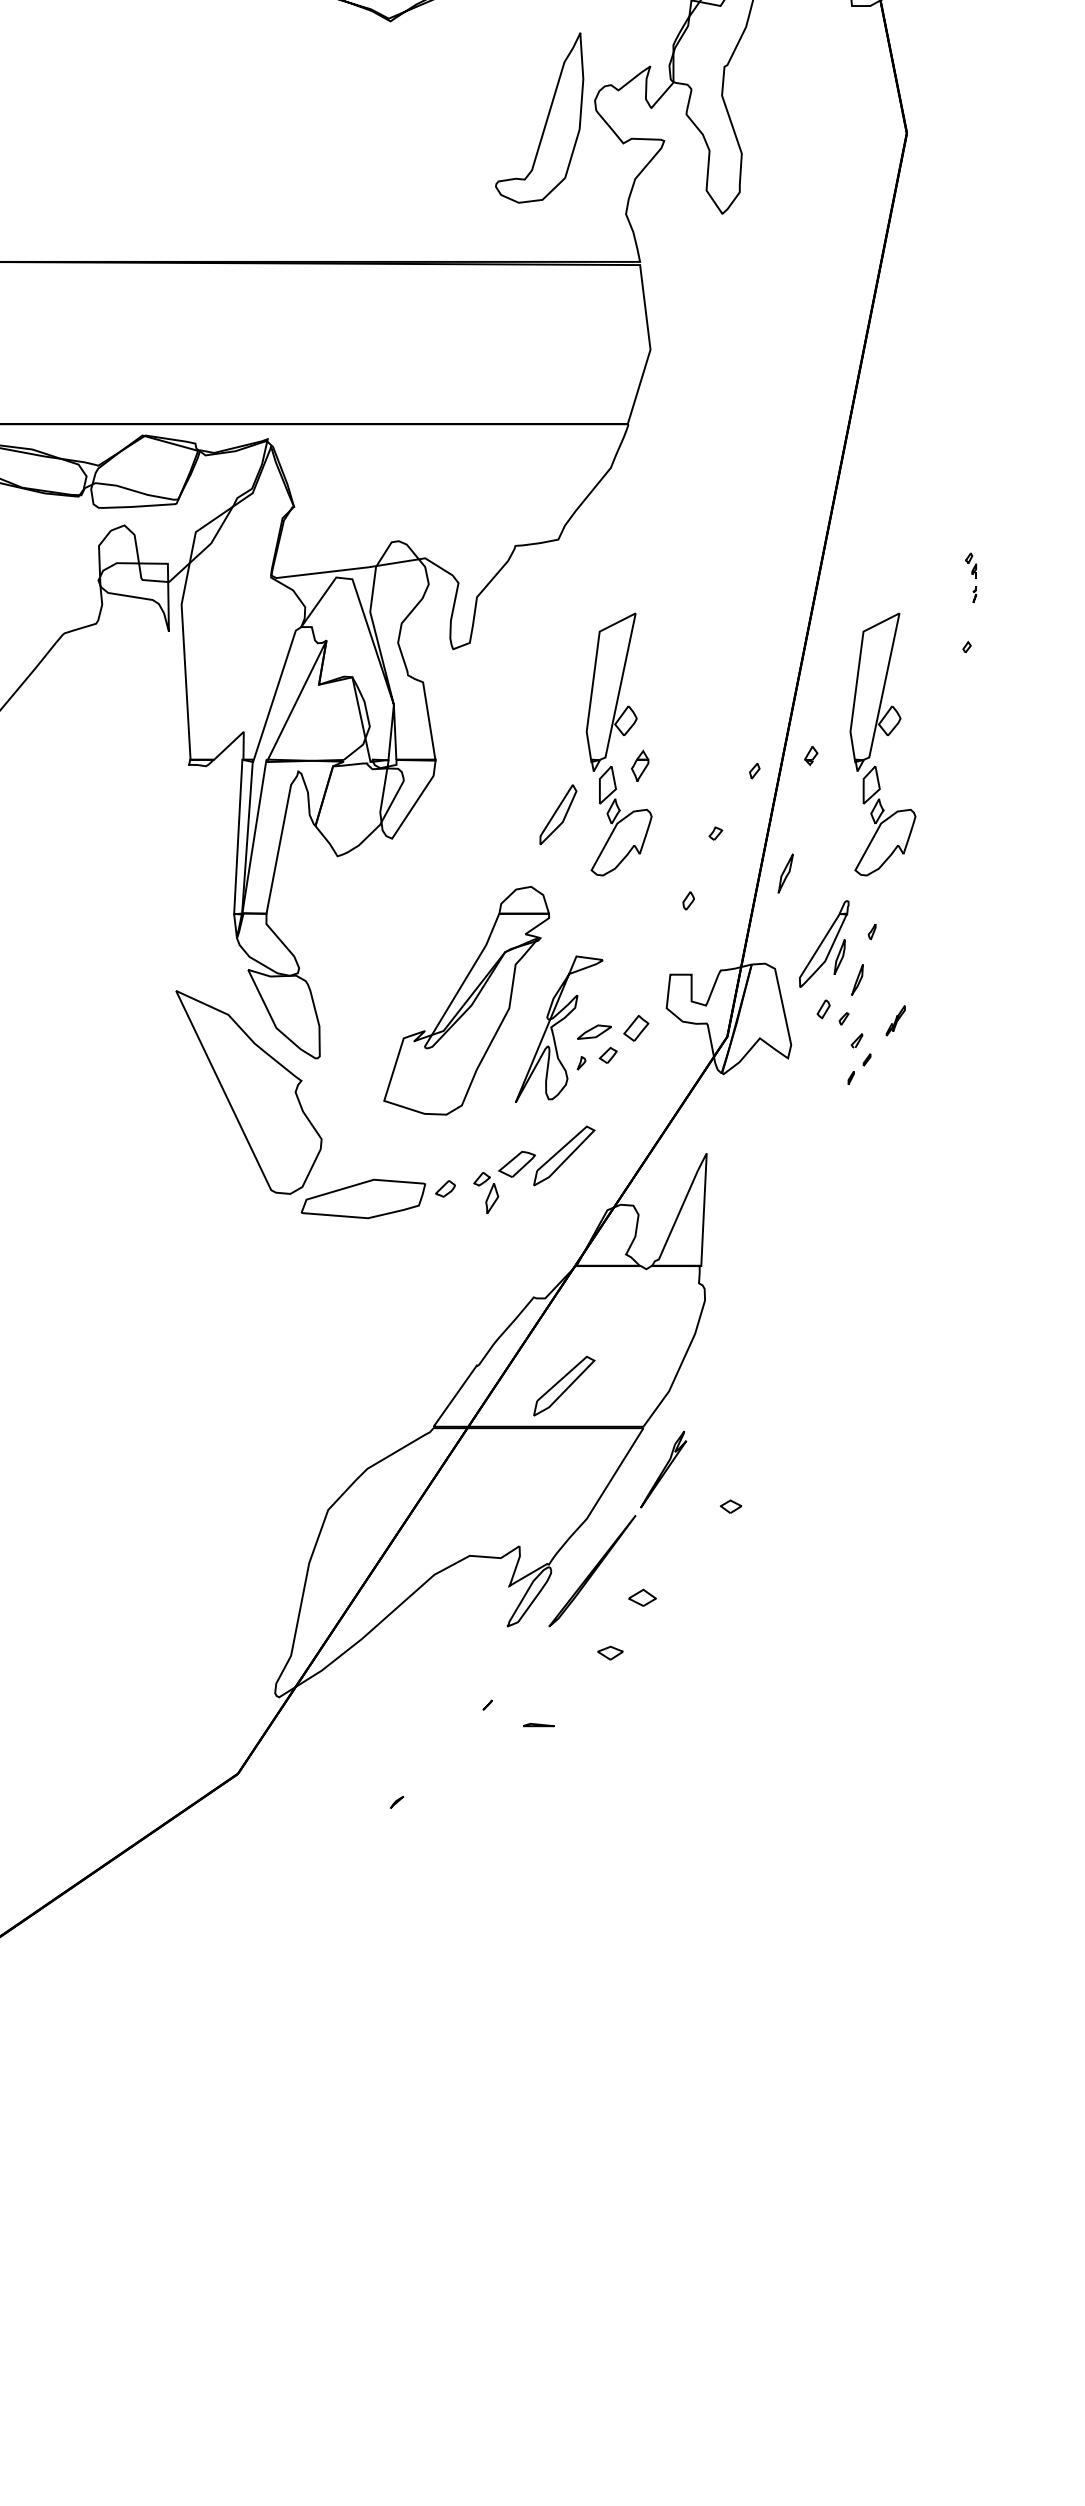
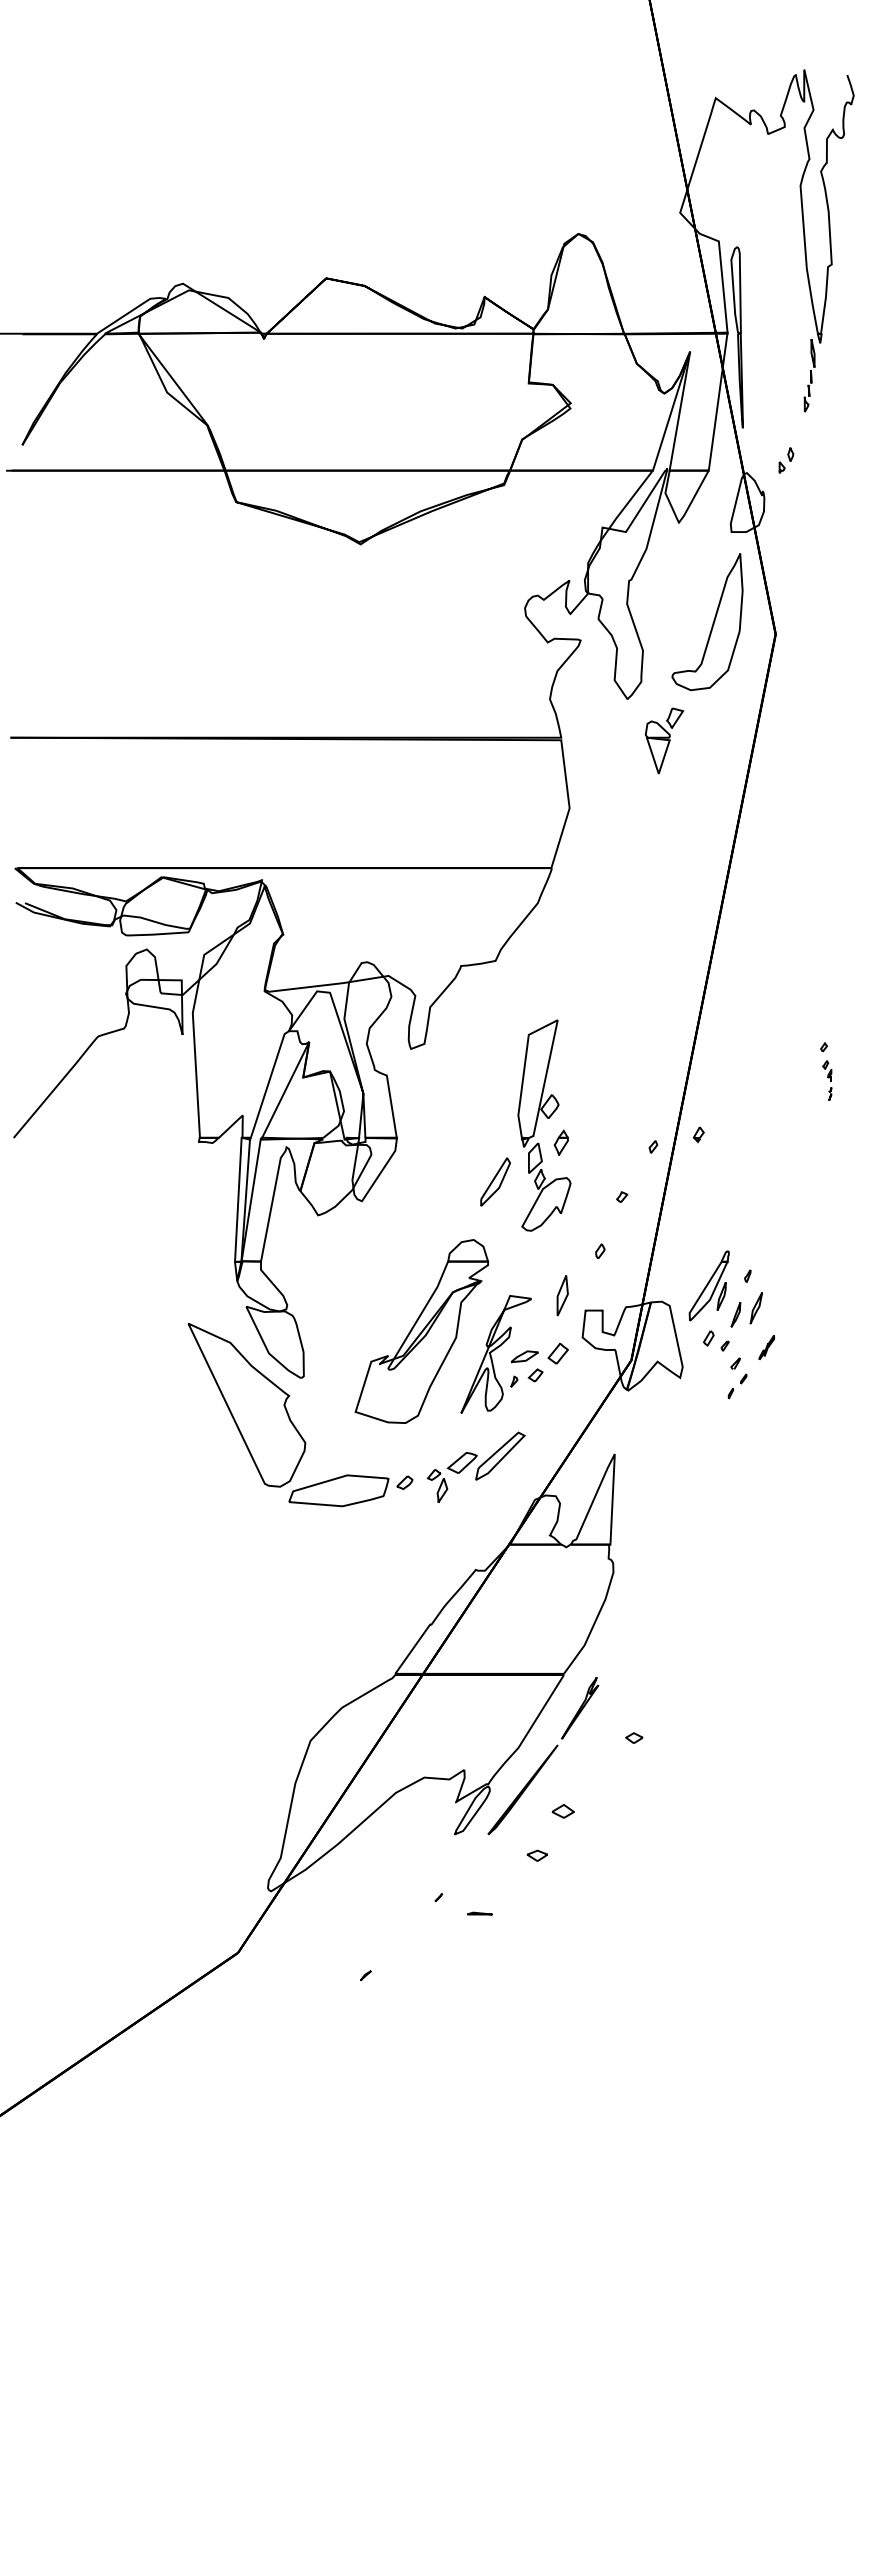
part: (539, 118) -> (707, 622), moved
part: (768, 265) -> (664, 740), added
part: (971, 577) -> (827, 1080), moved
part: (886, 735) -> (759, 1118), removed
part: (784, 873) -> (755, 1308), moved
part: (641, 955) -> (562, 1295), added
part: (564, 1385) -> (500, 1640), removed

